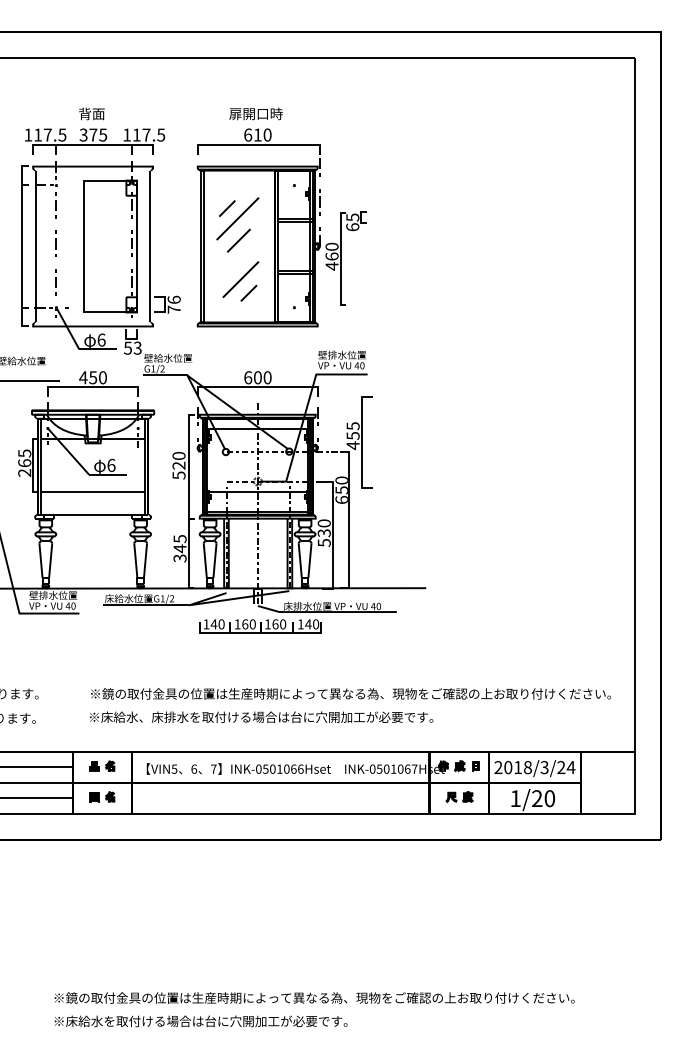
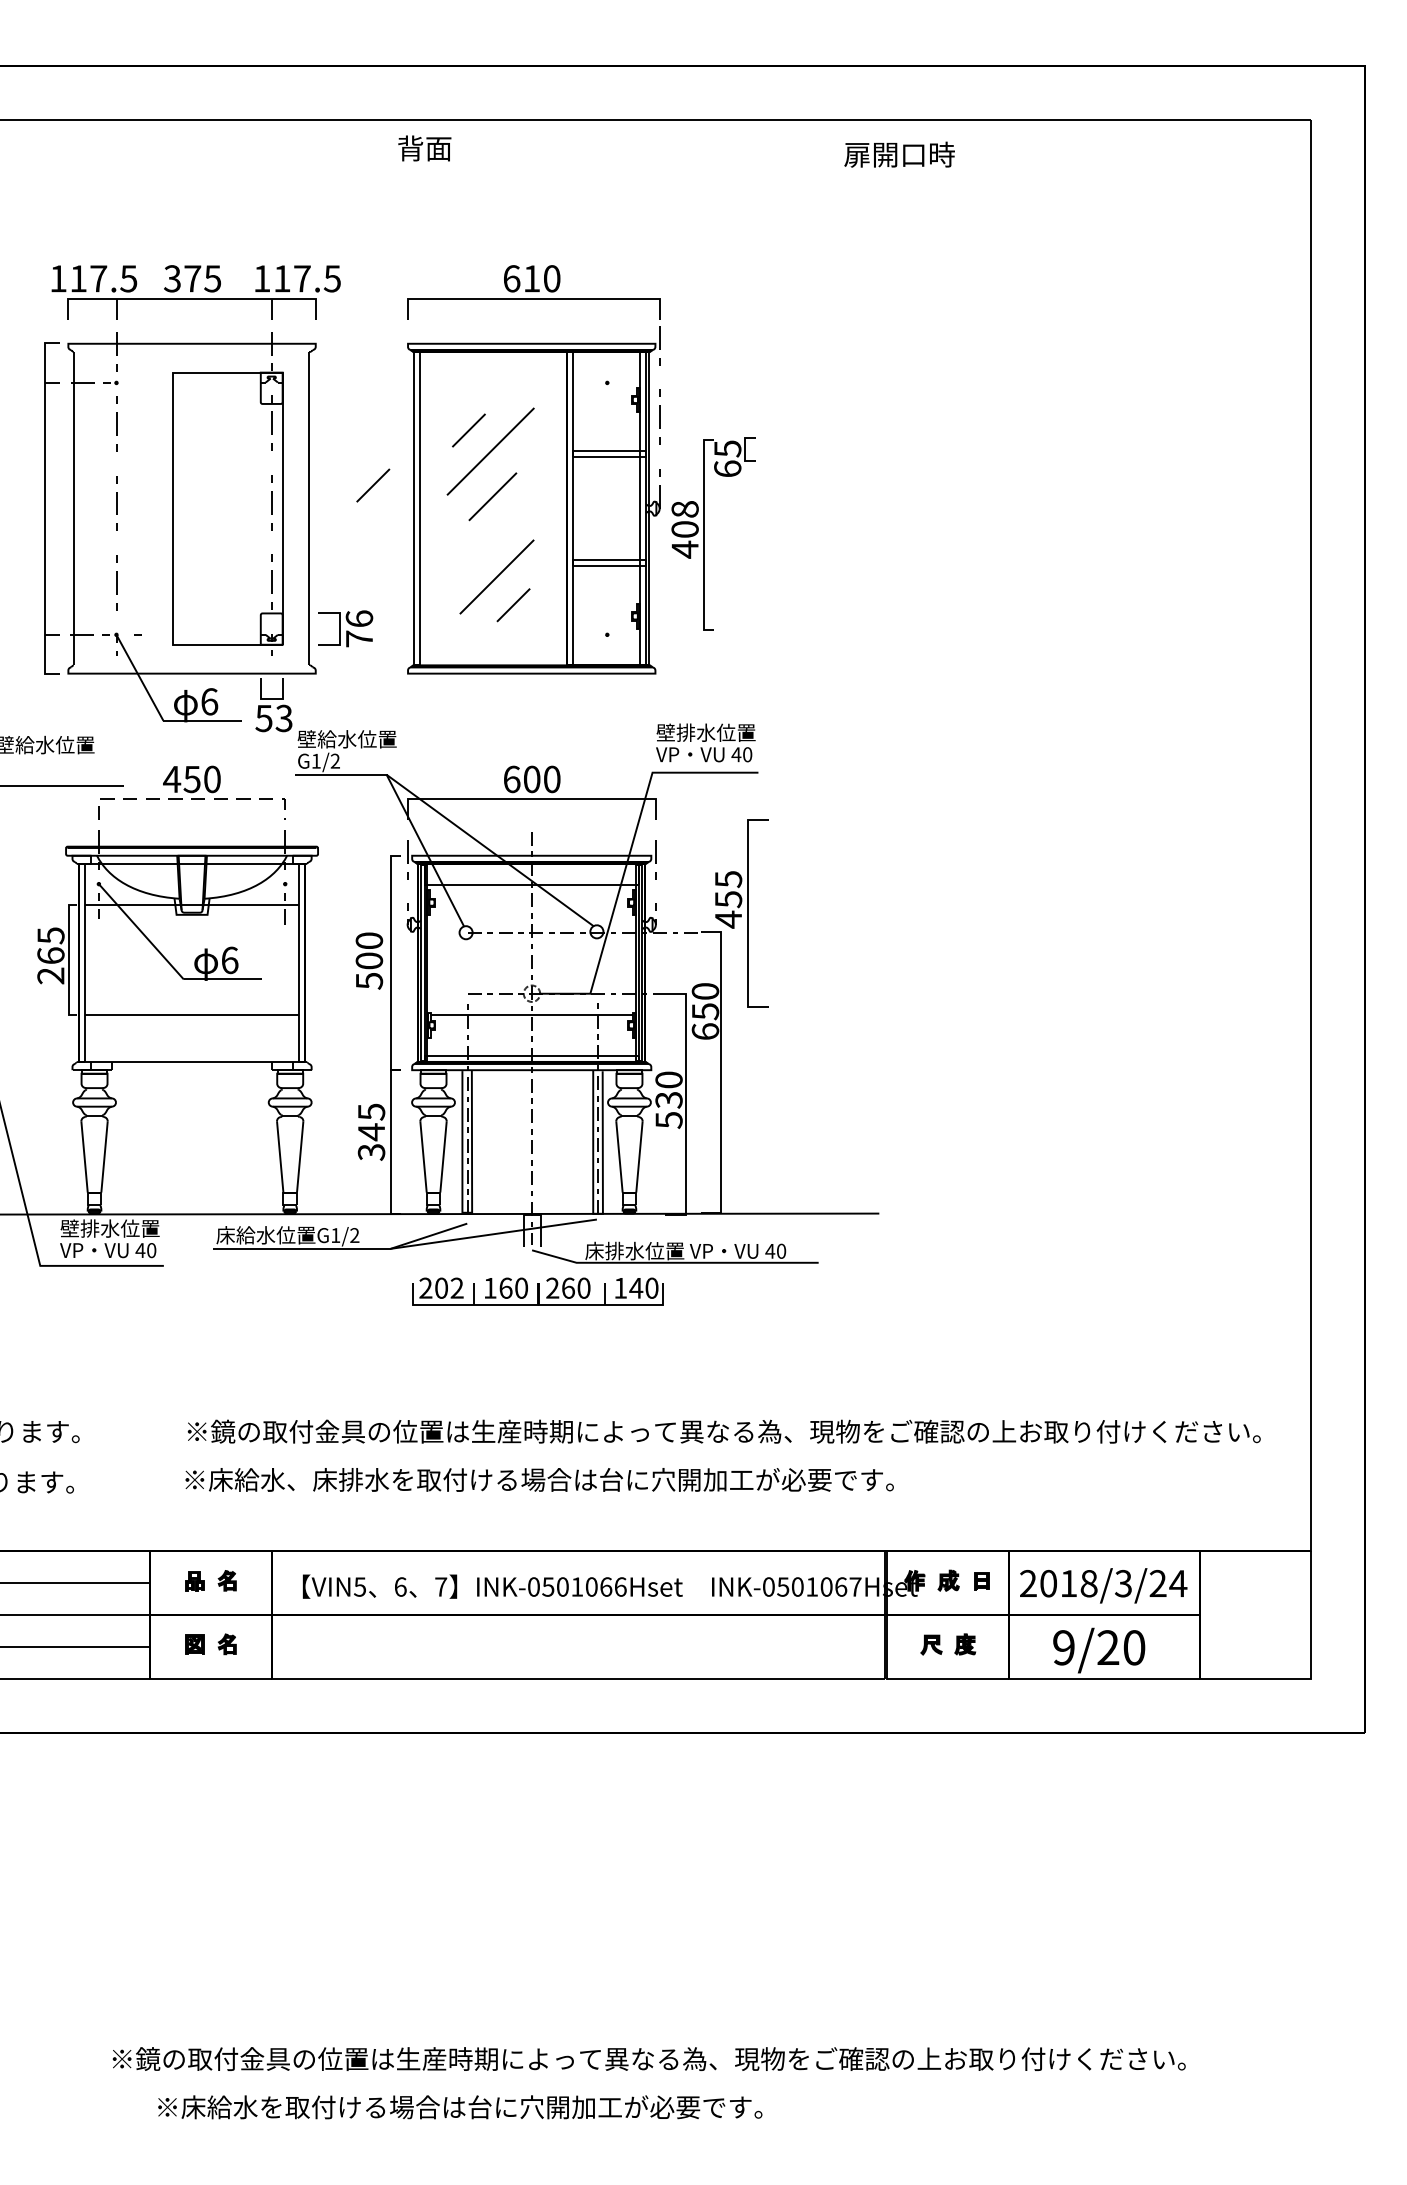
text: (91, 113) -> (423, 147), moved
text: (255, 113) -> (898, 153), moved
line: (180, 234) -> (372, 483), added
text: (331, 251) -> (683, 518), 460 -> 408
line: (93, 387) -> (192, 799), solid -> dashed
text: (178, 465) -> (368, 960), 520 -> 500
text: (213, 624) -> (440, 1288), 140 -> 202
text: (267, 624) -> (551, 1288), 160 -> 260
text: (515, 798) -> (1063, 1647), 1/20 -> 9/20
text: (200, 1021) -> (459, 2107), moved

